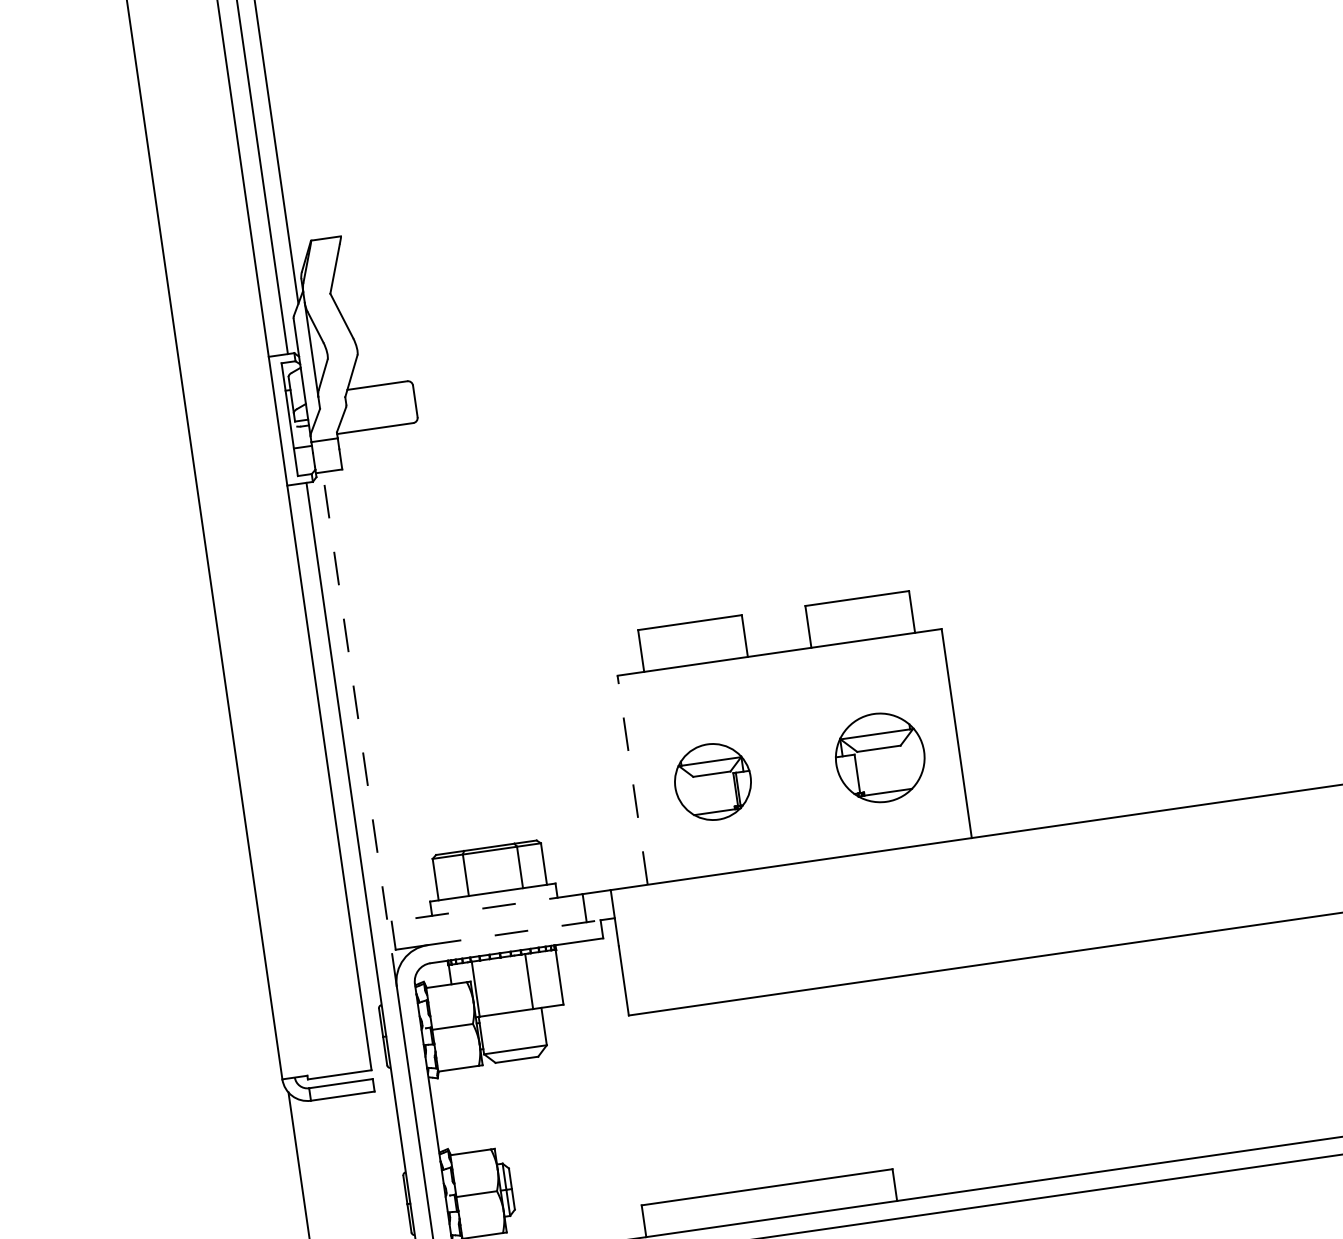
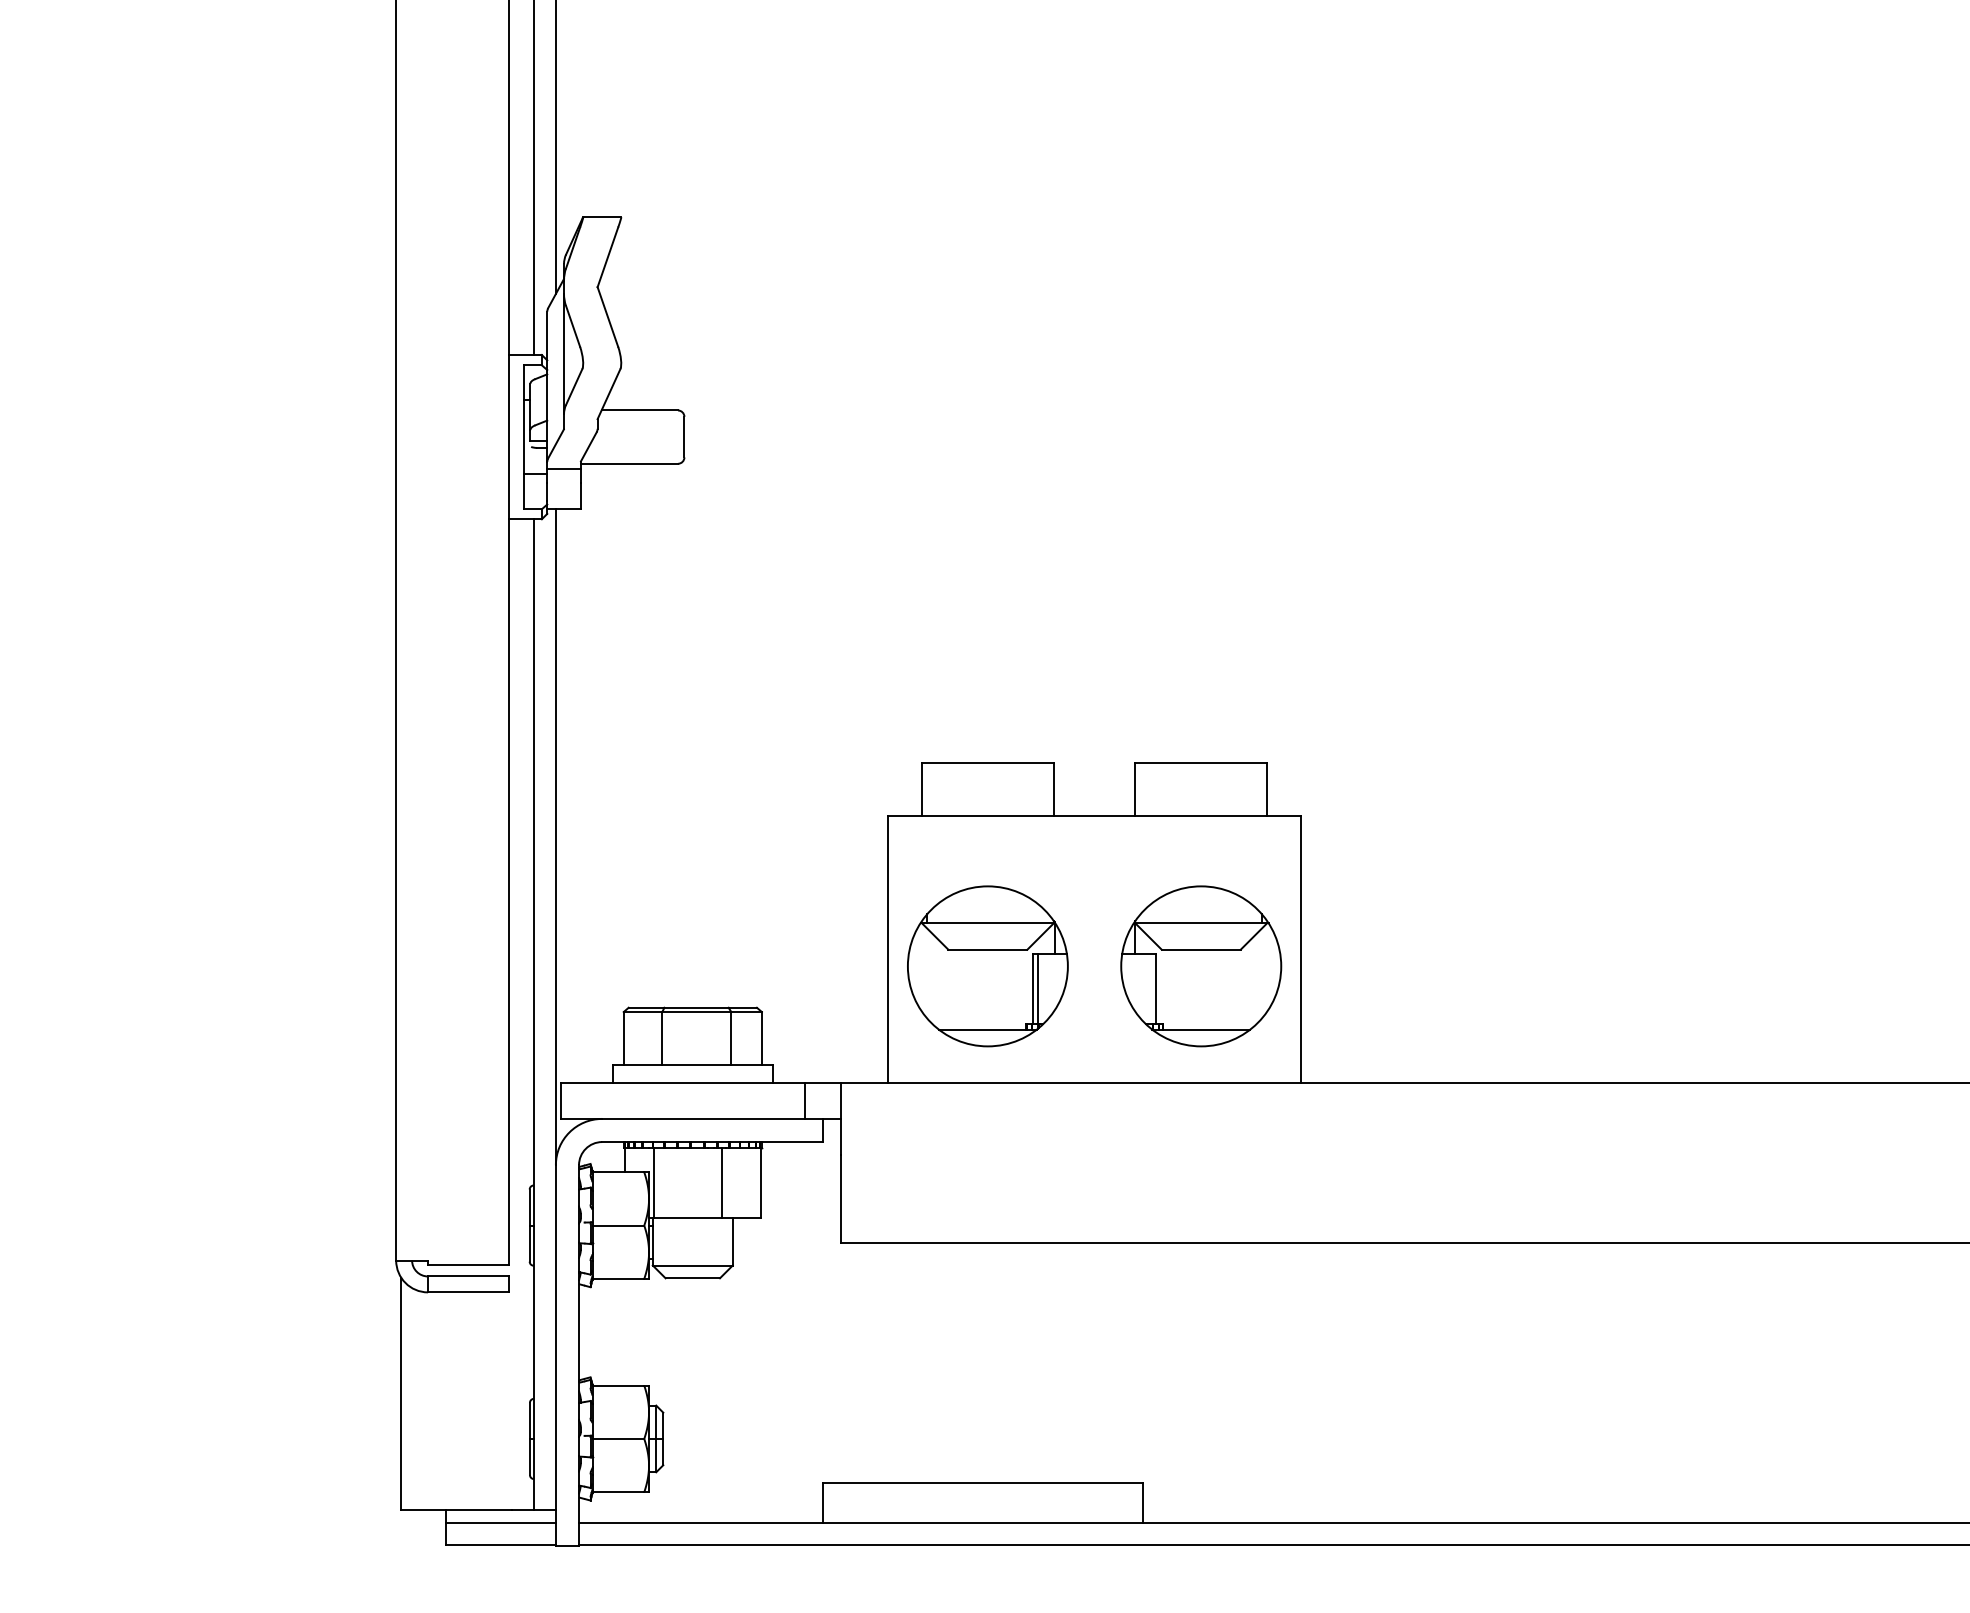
line: (359, 729) -> (555, 836), dashed -> solid
part: (880, 757) -> (1201, 966), size x1.43
line: (632, 780) -> (887, 949), dashed -> solid
part: (712, 782) -> (987, 966), size x1.67
line: (487, 908) -> (683, 1083), dashed -> solid
line: (514, 932) -> (712, 1118), dashed -> solid

